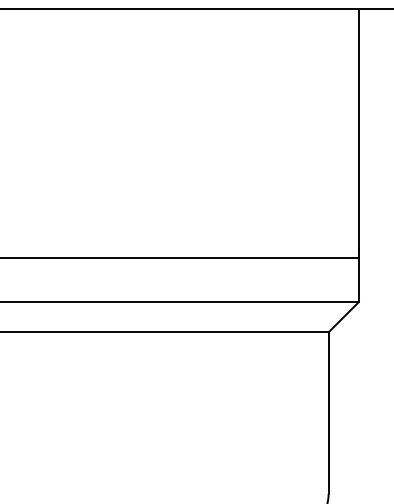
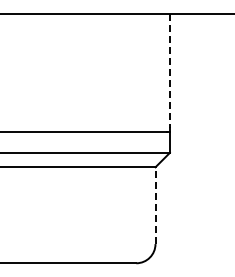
line: (358, 128) -> (169, 70), solid -> dashed
line: (328, 412) -> (155, 205), solid -> dashed

